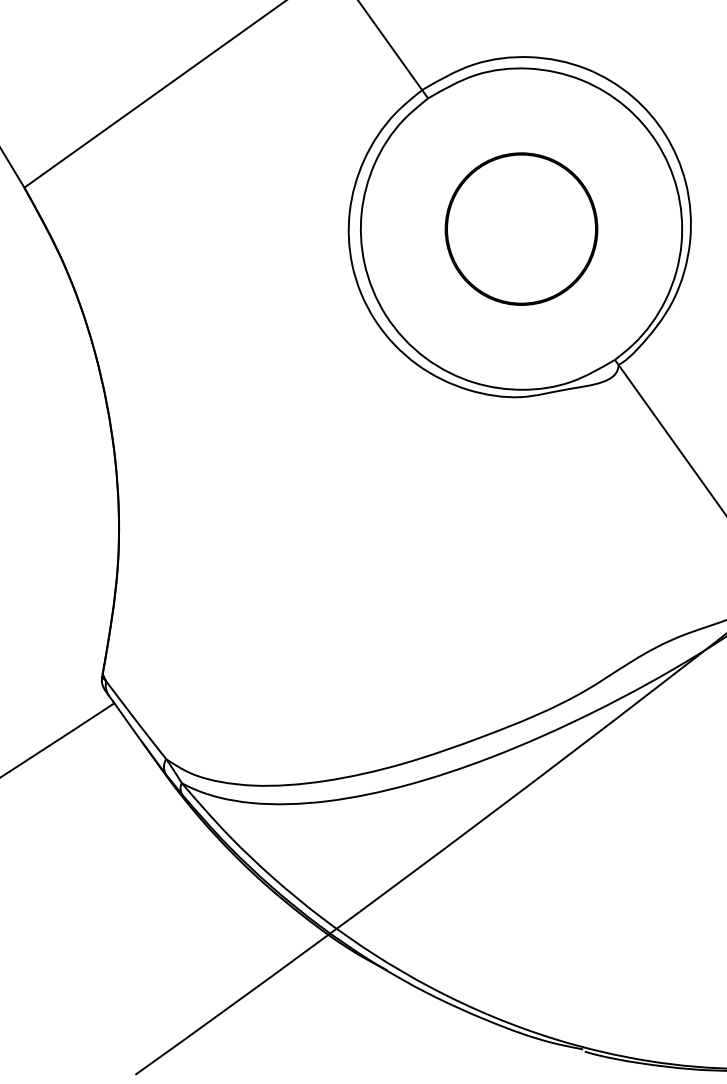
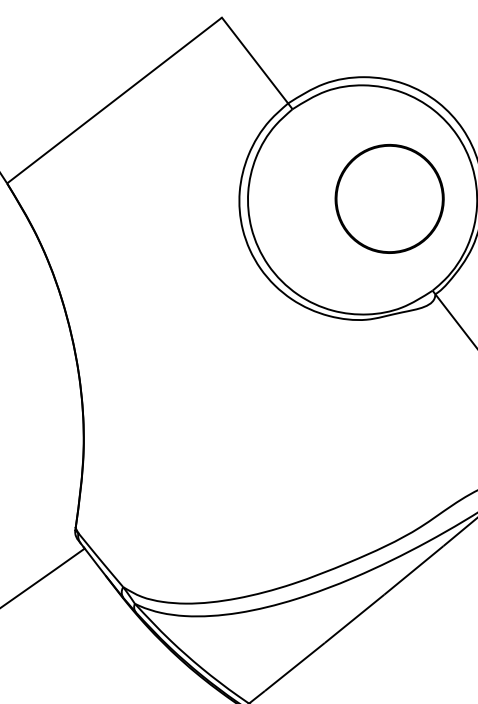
part: (521, 228) -> (389, 198), moved

